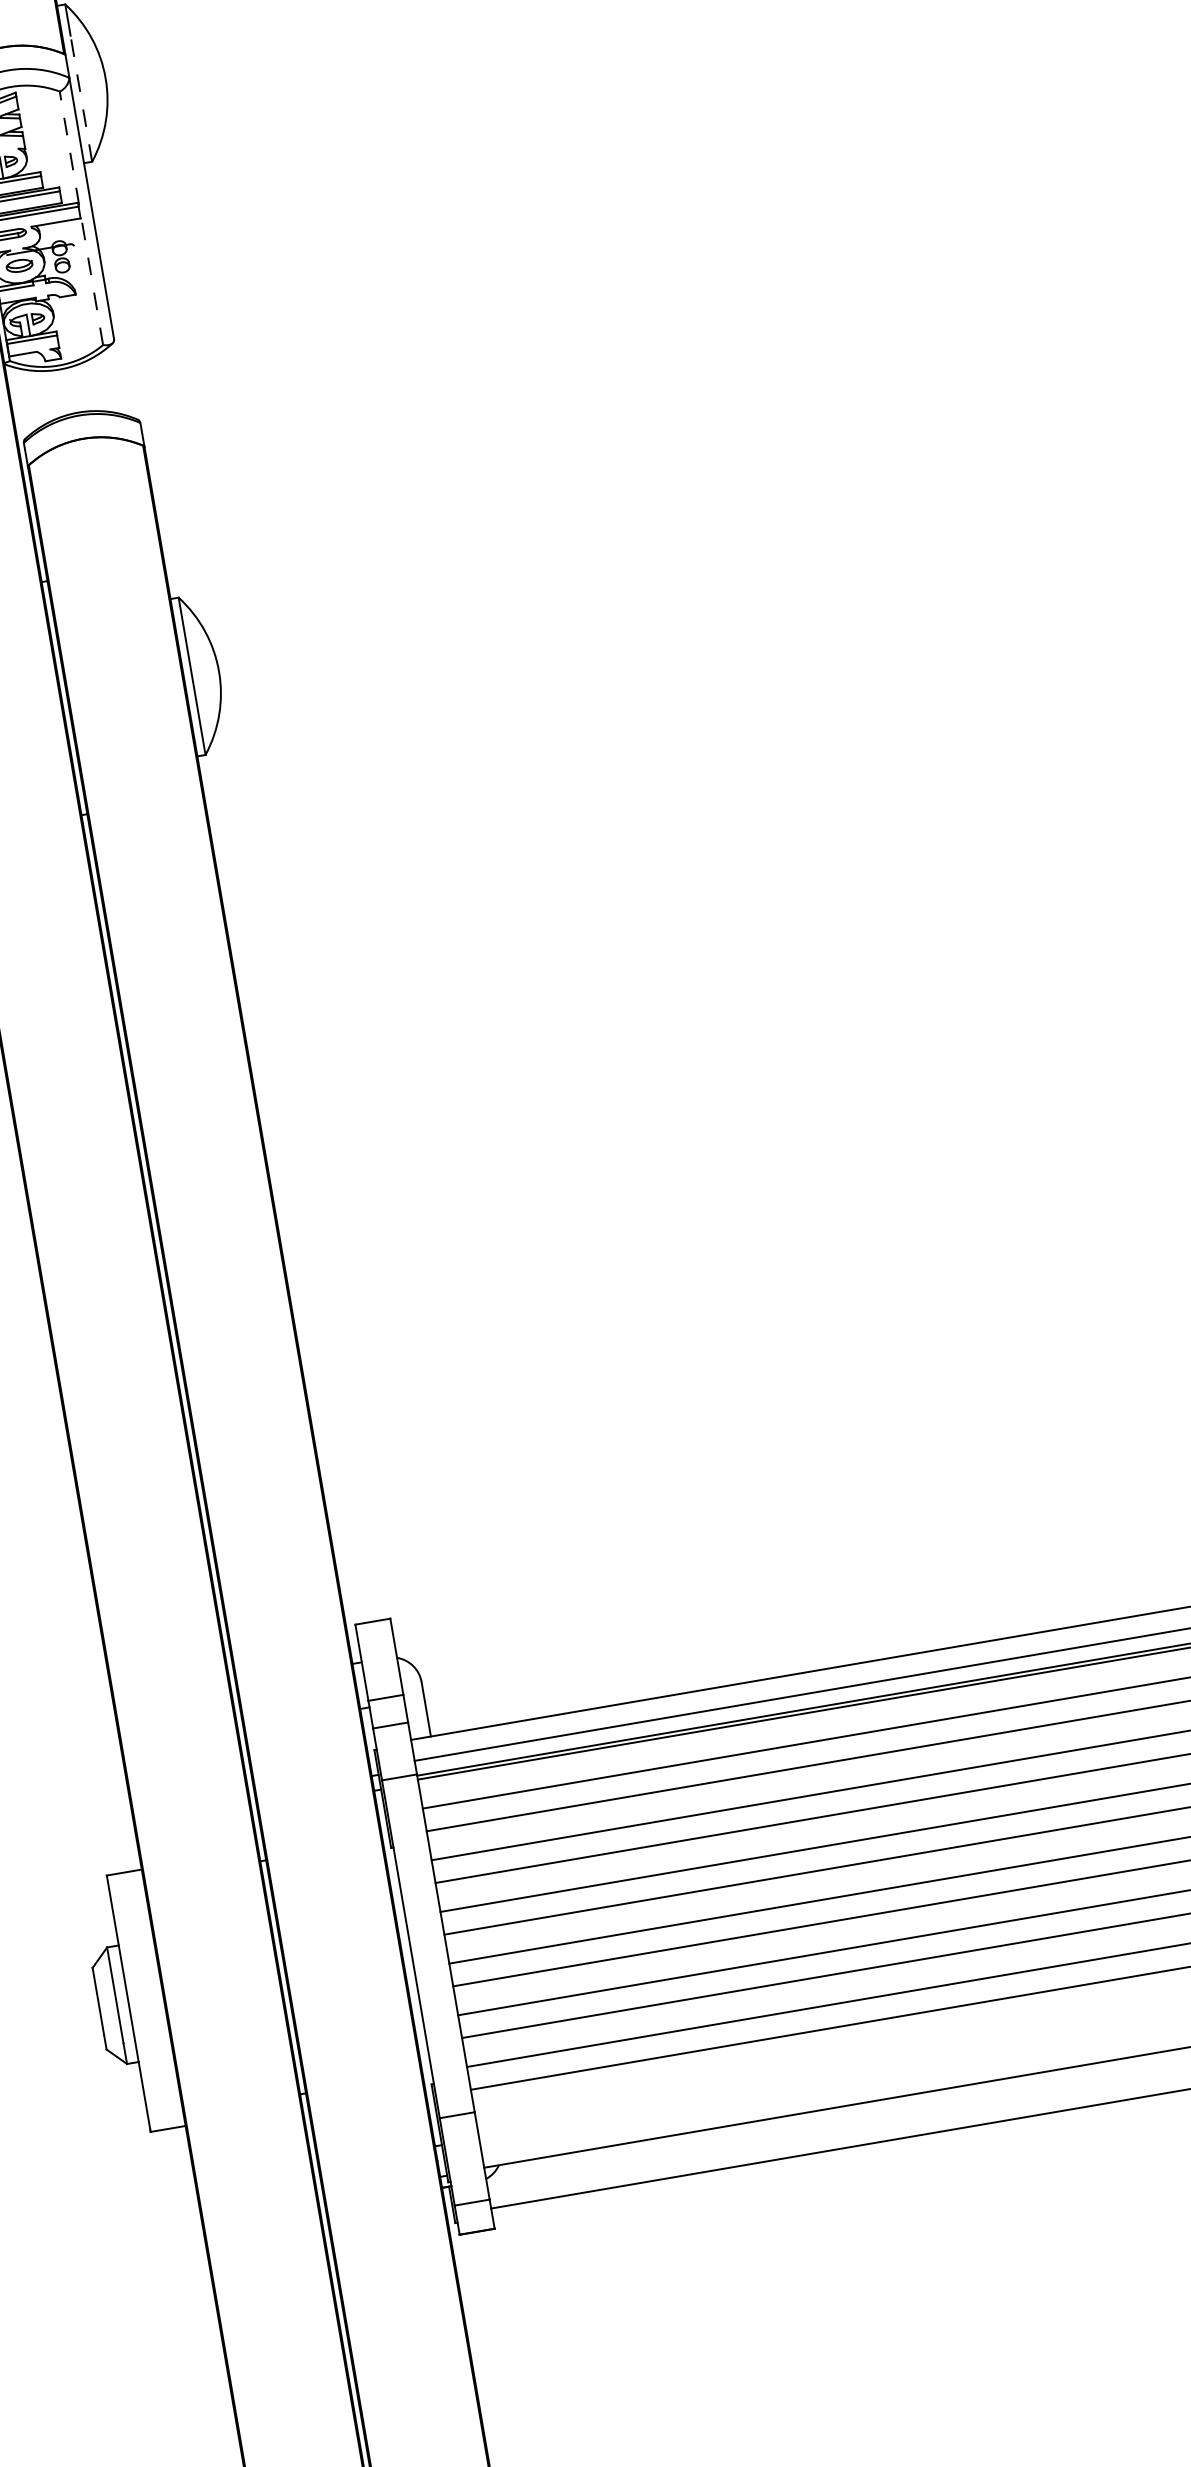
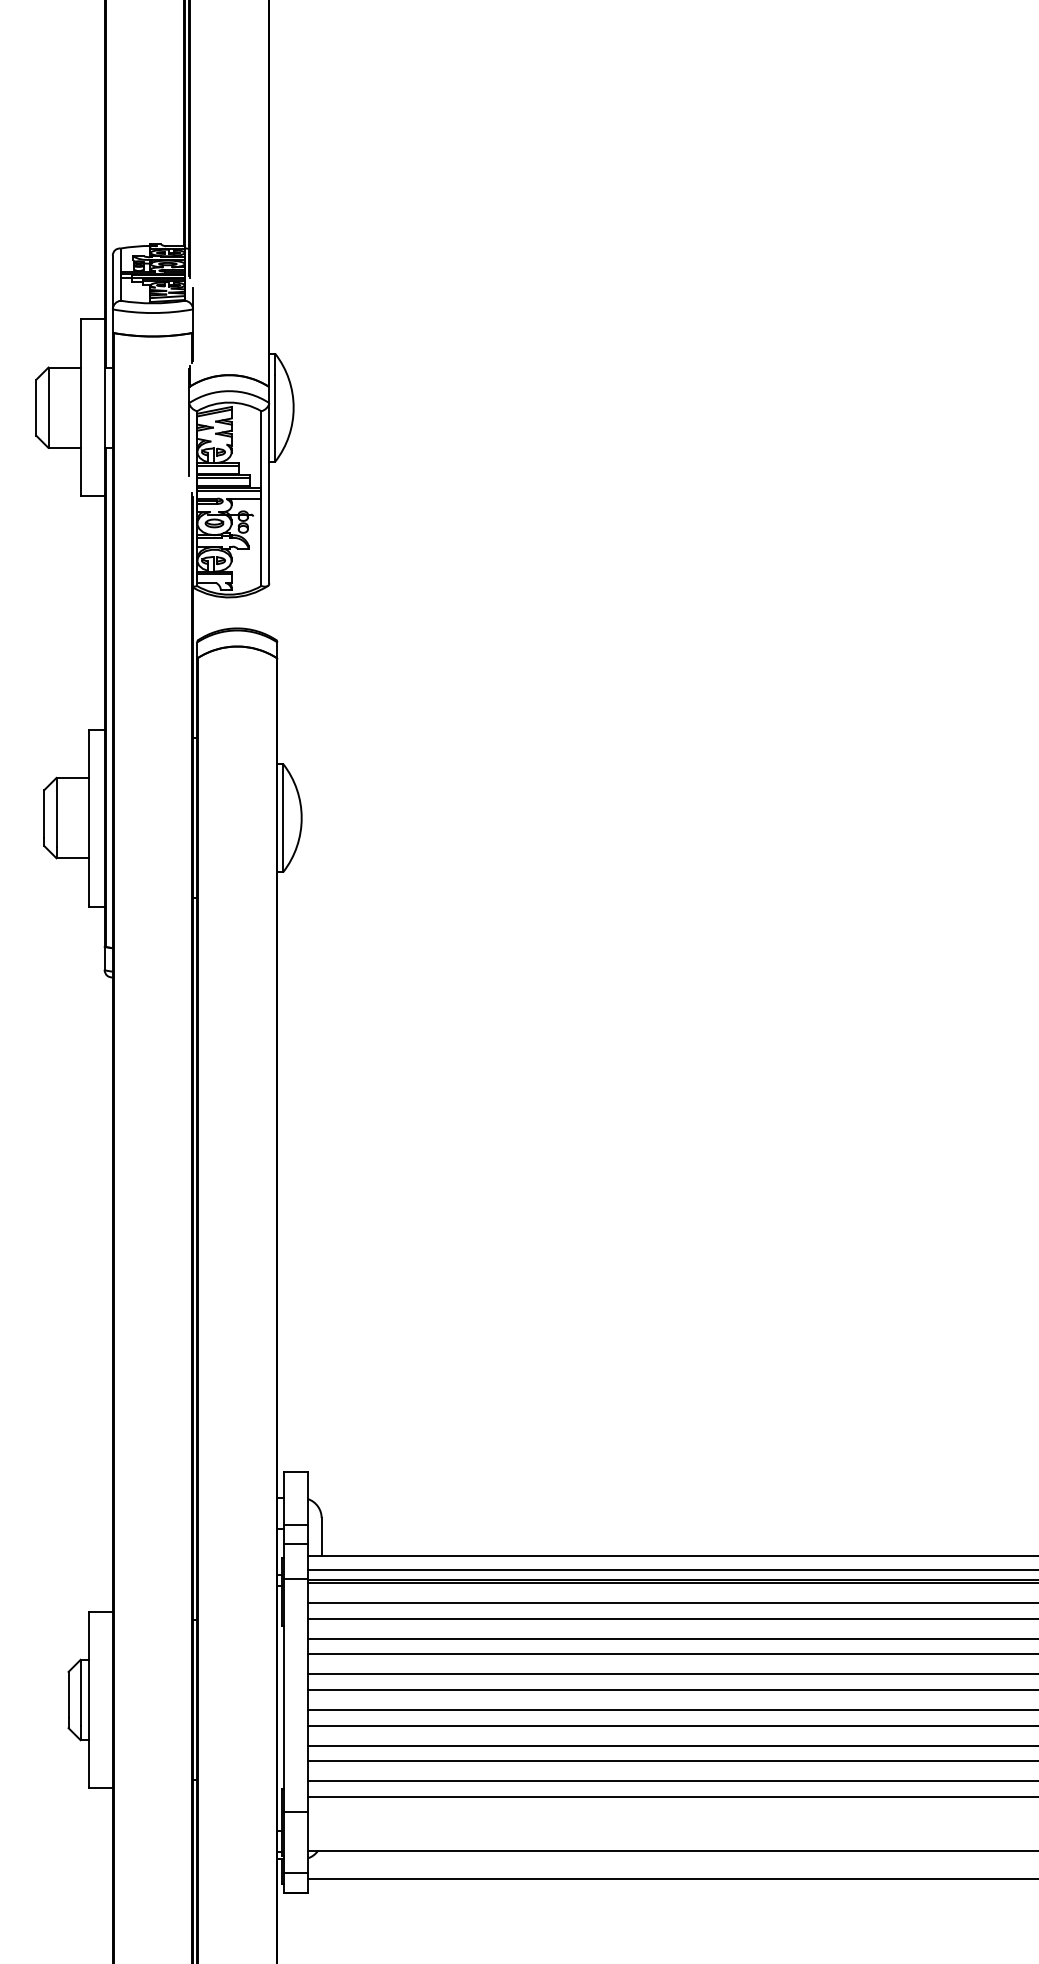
line: (81, 98) -> (275, 418), dashed -> solid
line: (81, 218) -> (261, 498), dashed -> solid

